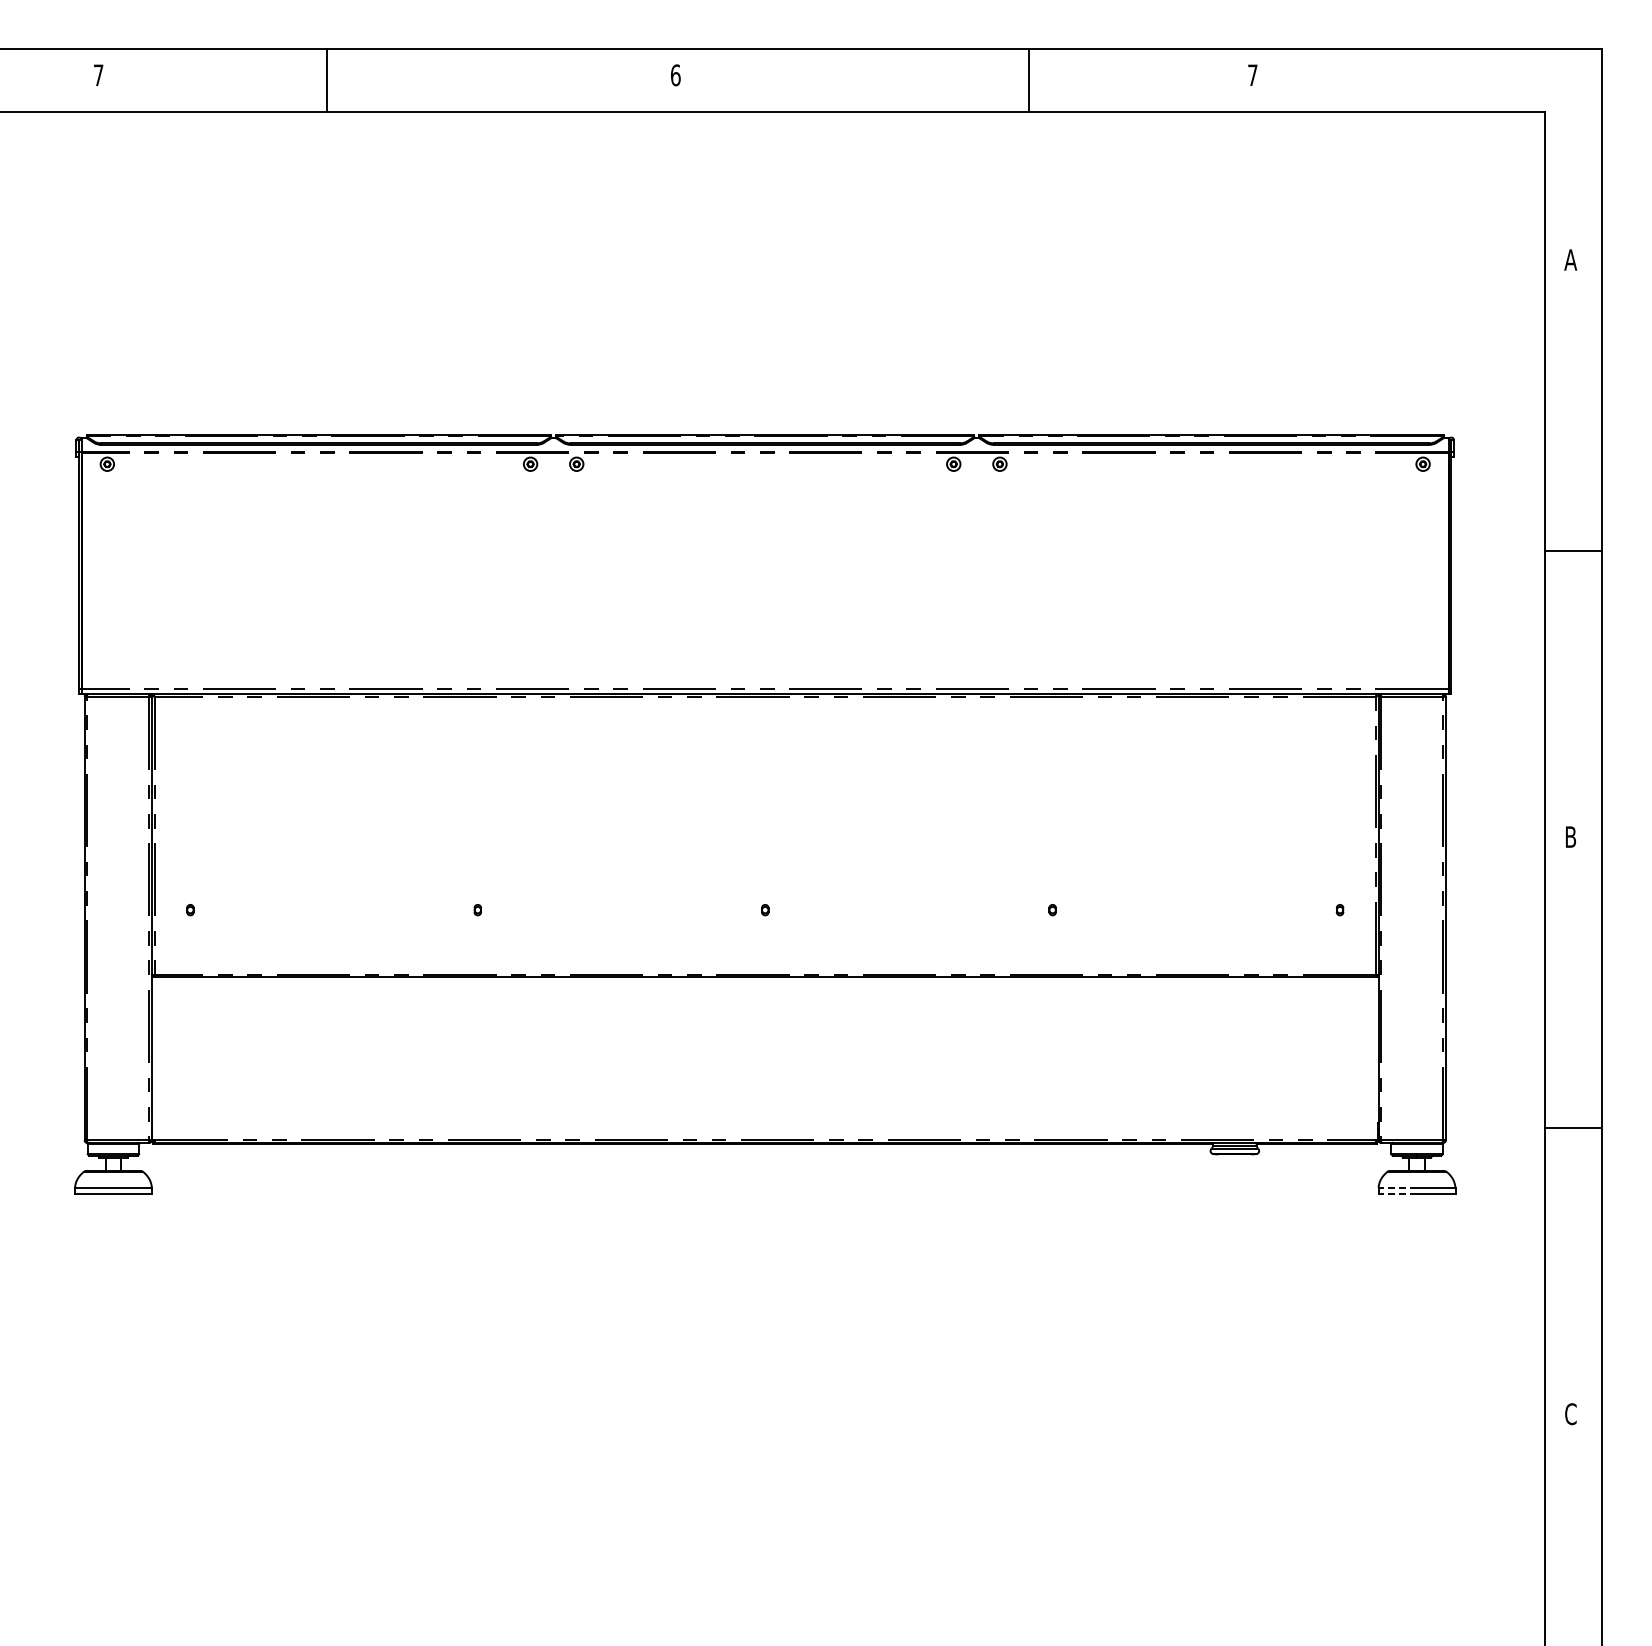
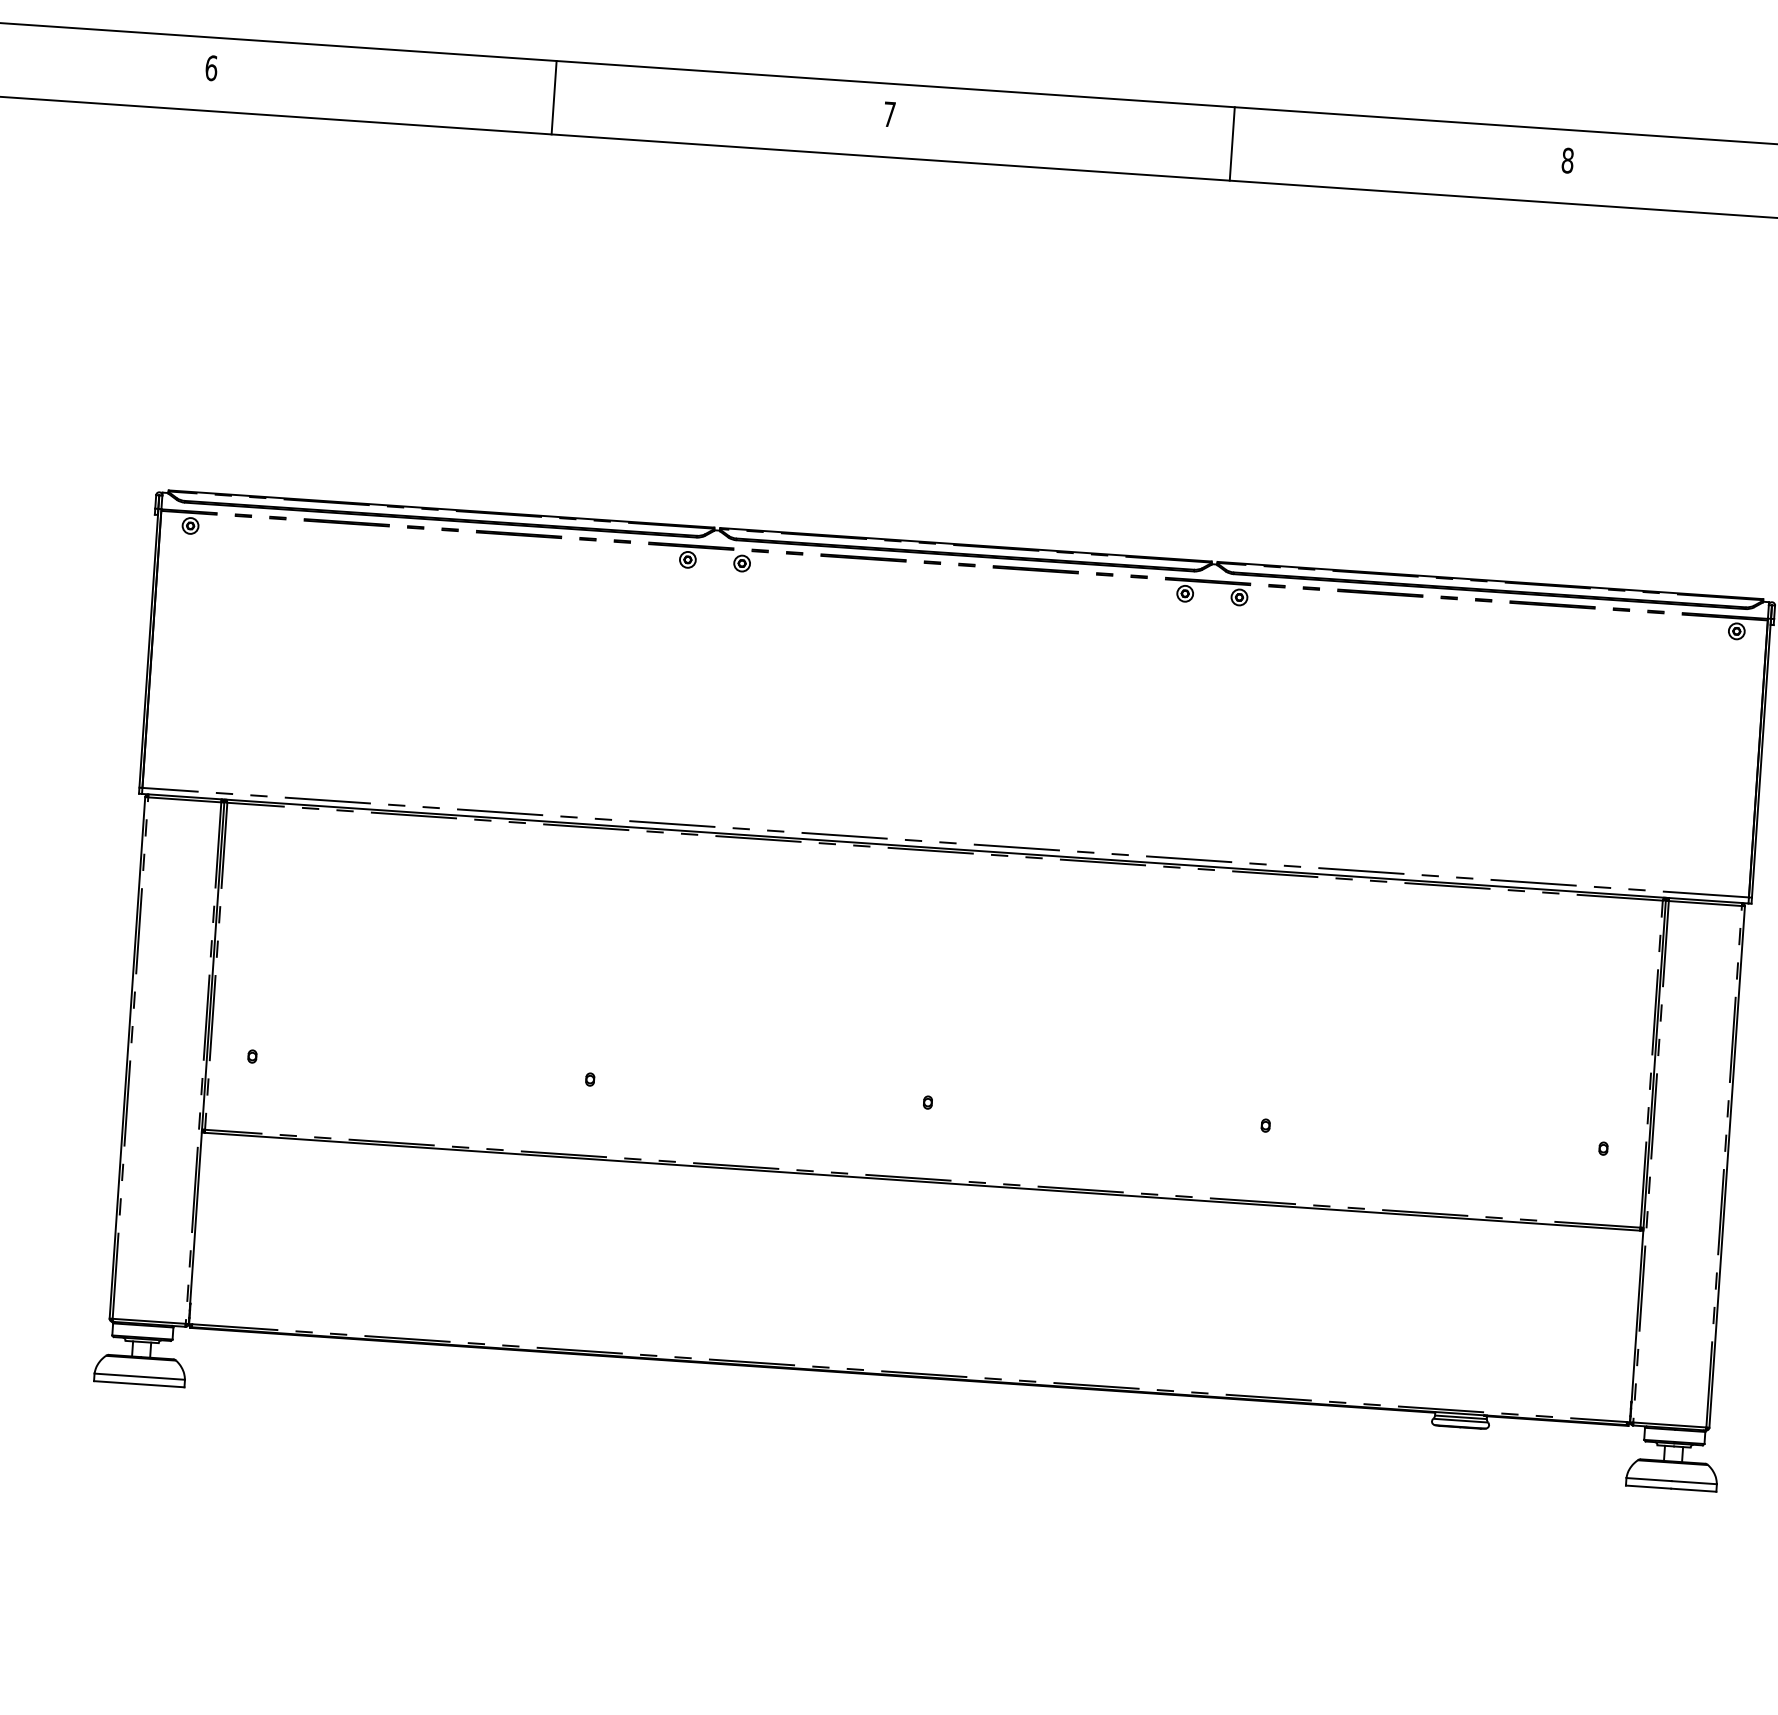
text: (98, 75) -> (211, 68), 7 -> 6
text: (675, 75) -> (889, 114), 6 -> 7
text: (1252, 75) -> (1567, 160), 7 -> 8
line: (326, 80) -> (554, 97), moved
line: (1028, 80) -> (1232, 143), moved
line: (1397, 1187) -> (1648, 1479), dashed -> solid
line: (1397, 1194) -> (1648, 1487), dashed -> solid

